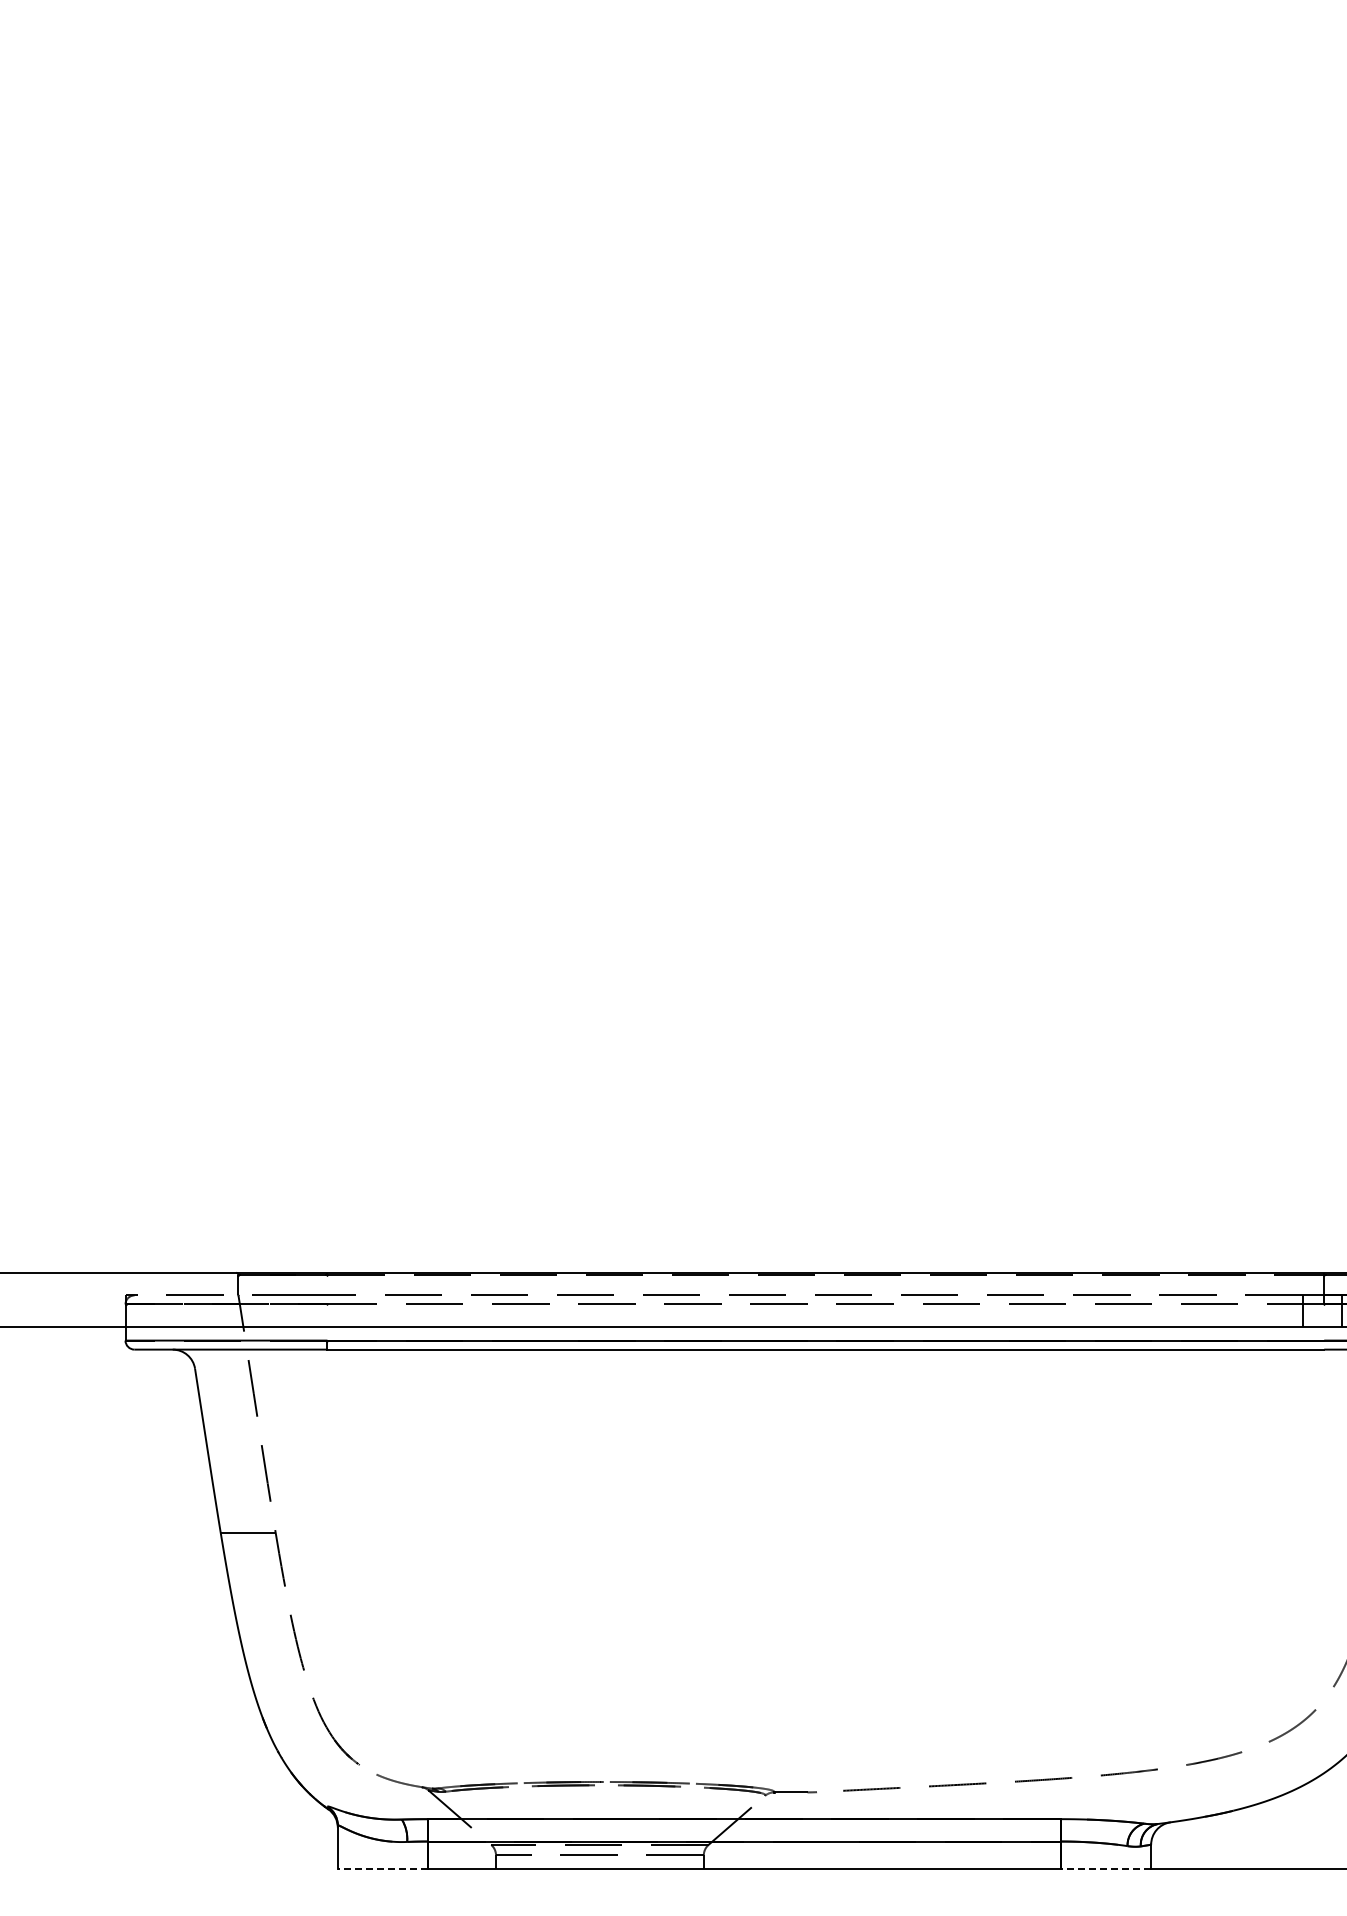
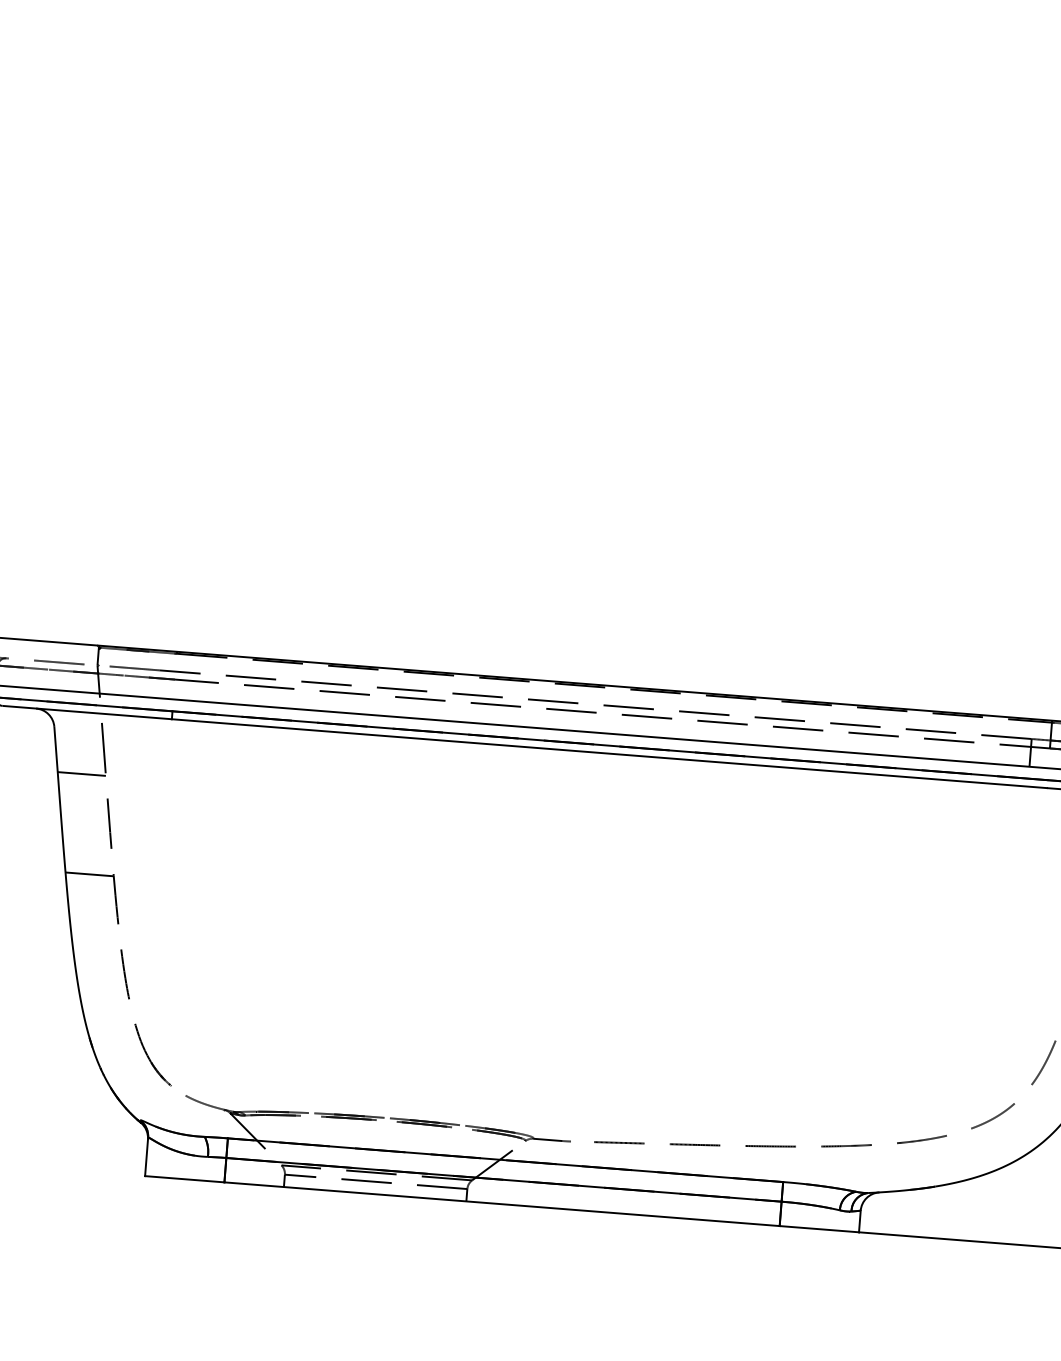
line: (229, 1419) -> (81, 773), added
line: (382, 1869) -> (184, 1179), dashed -> solid
line: (1105, 1869) -> (818, 1229), dashed -> solid

